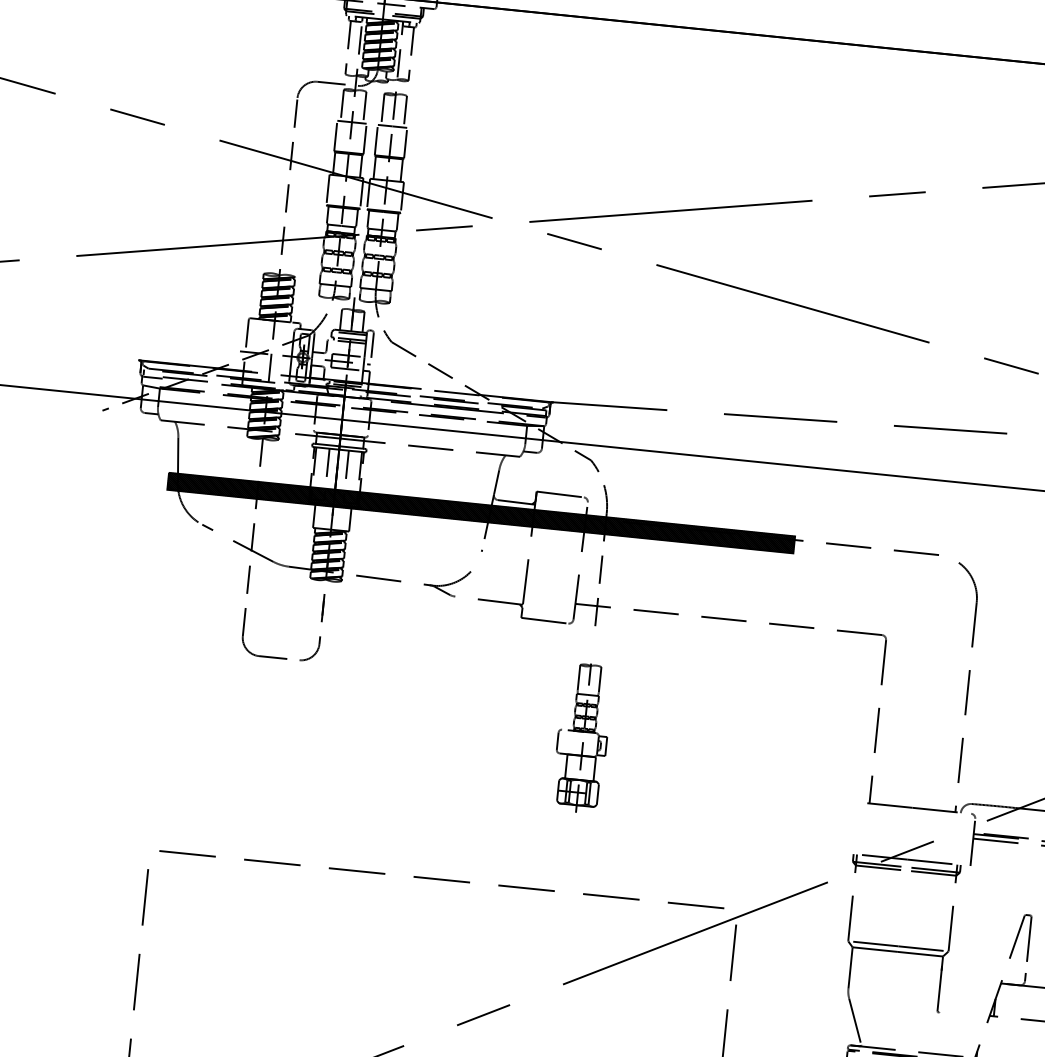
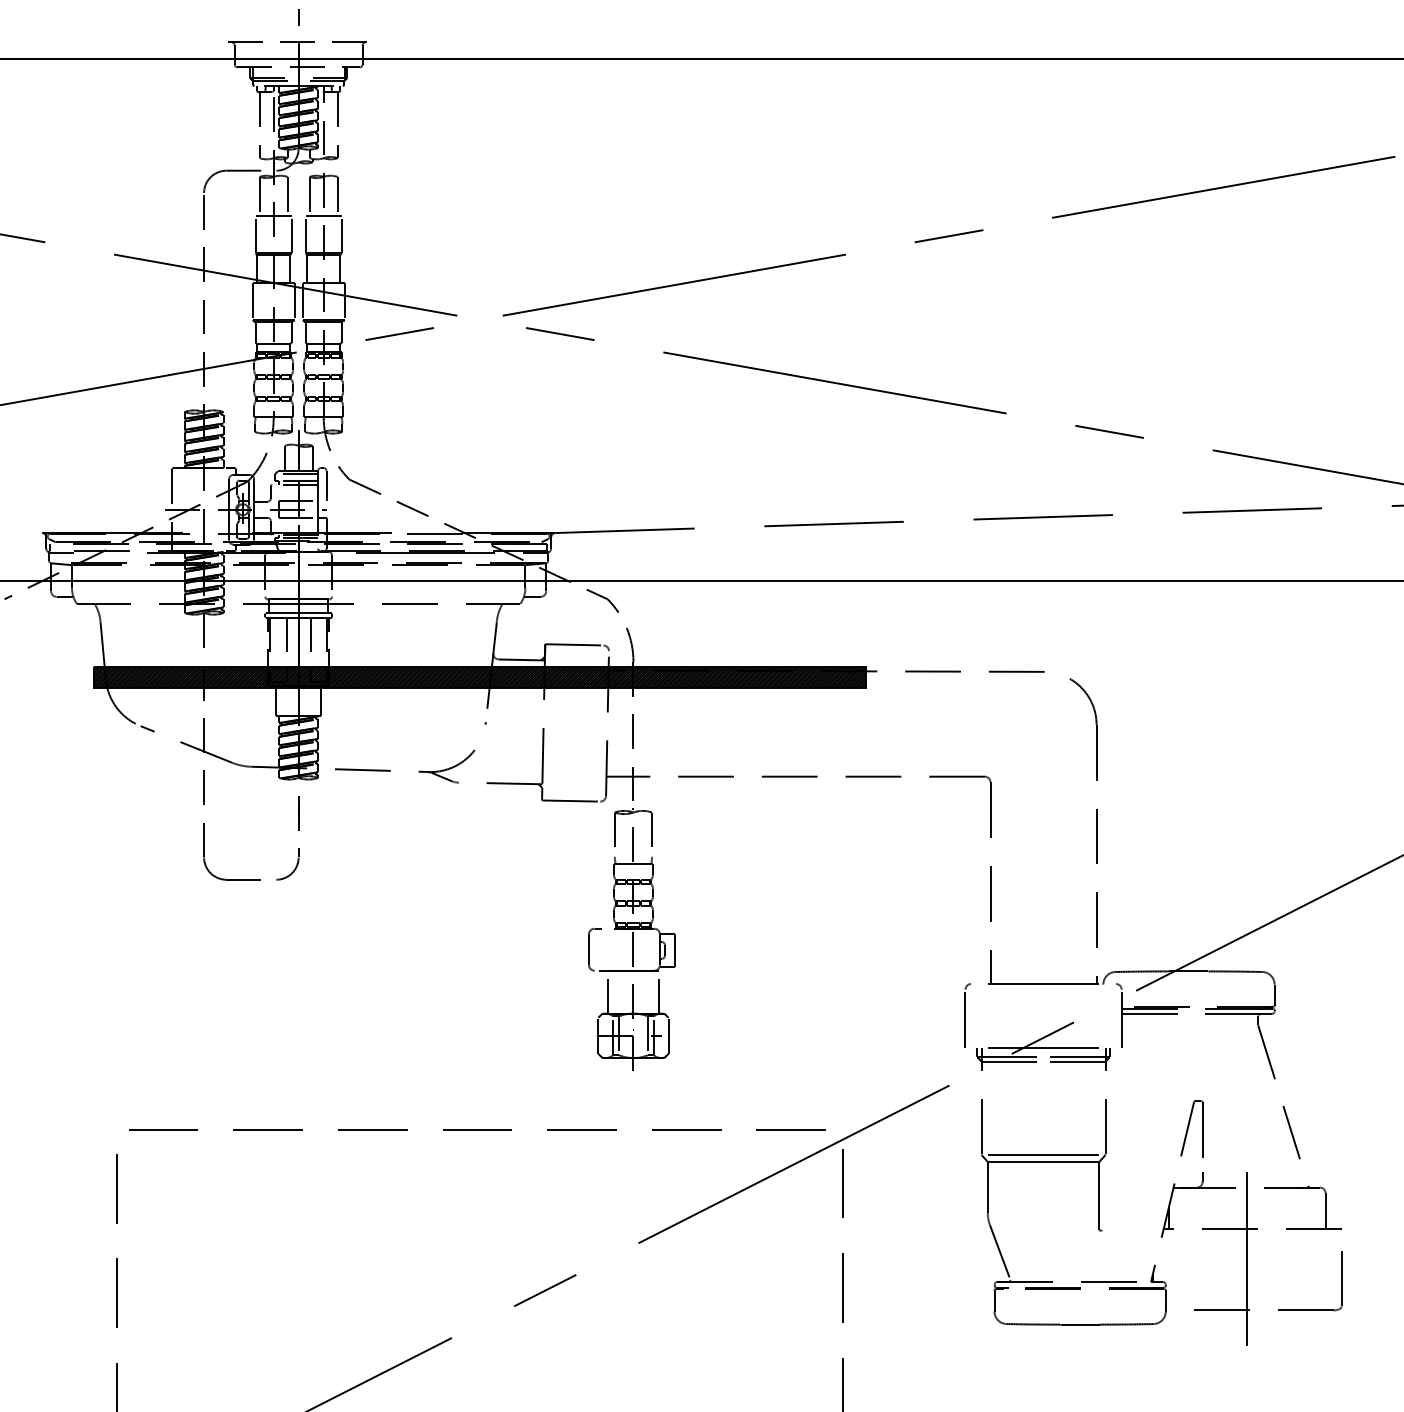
part: (582, 737) -> (631, 939), size x1.43
part: (848, 827) -> (967, 1015), added

